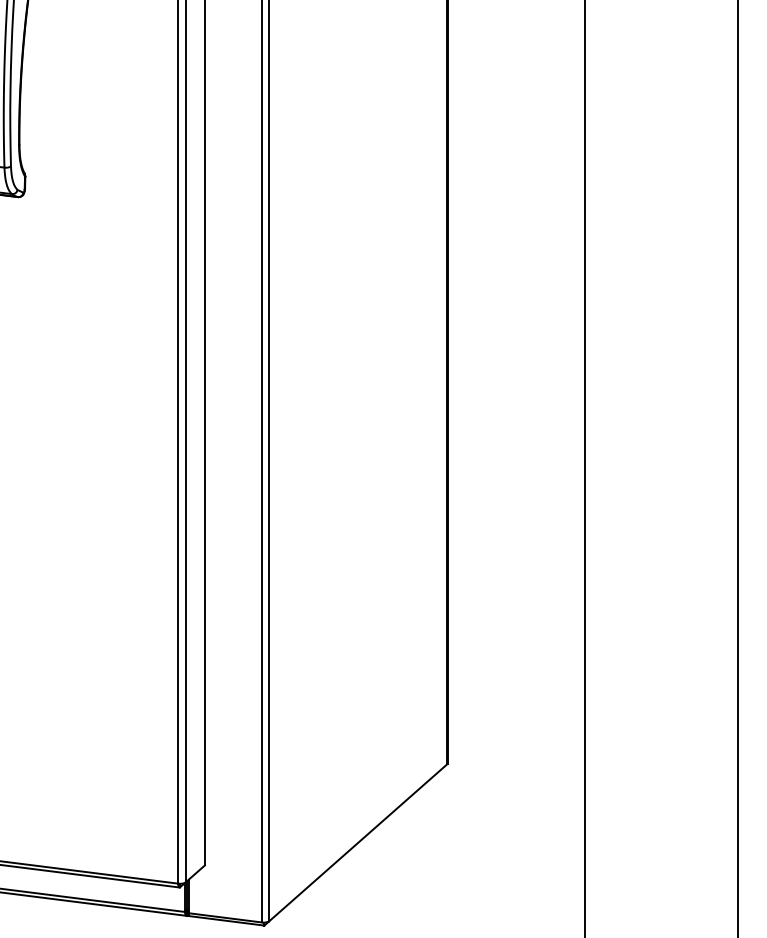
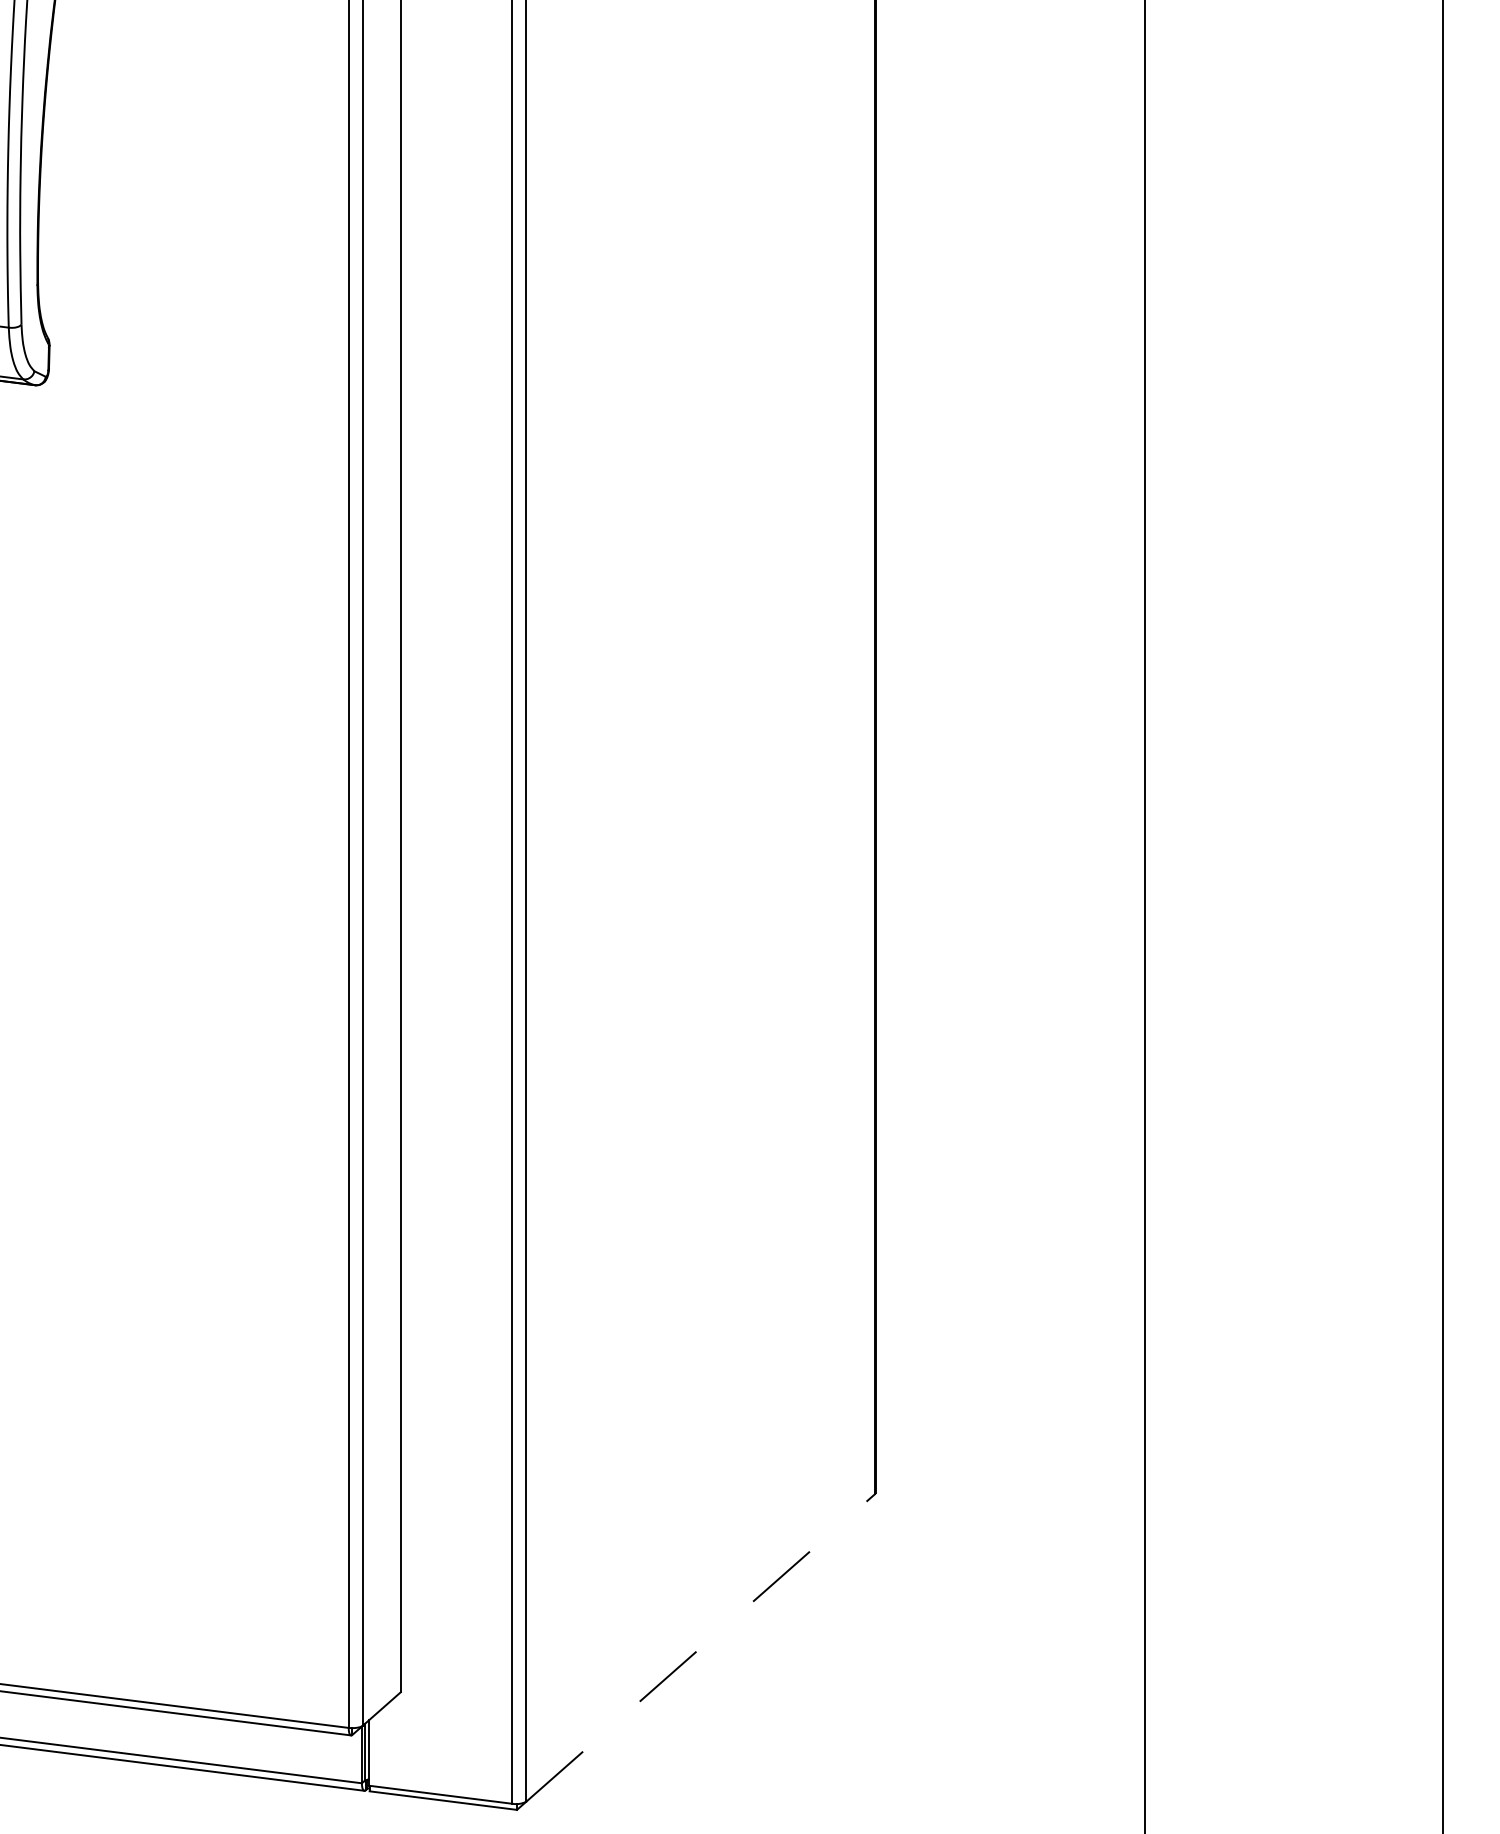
line: (358, 842) -> (701, 1647), solid -> dashed

